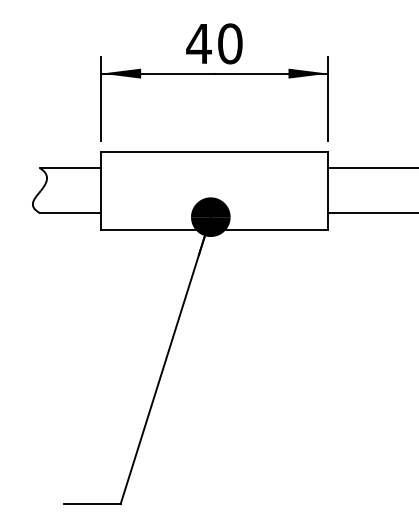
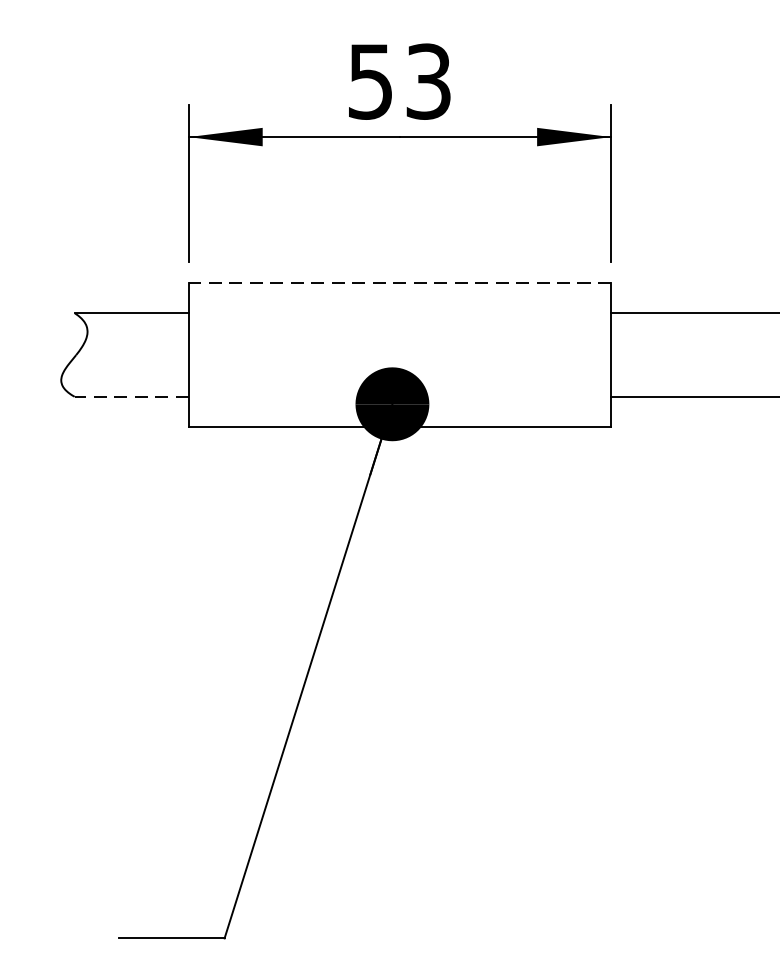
text: (214, 43) -> (399, 80), 40 -> 53
line: (214, 151) -> (399, 281), solid -> dashed
line: (70, 213) -> (131, 397), solid -> dashed

